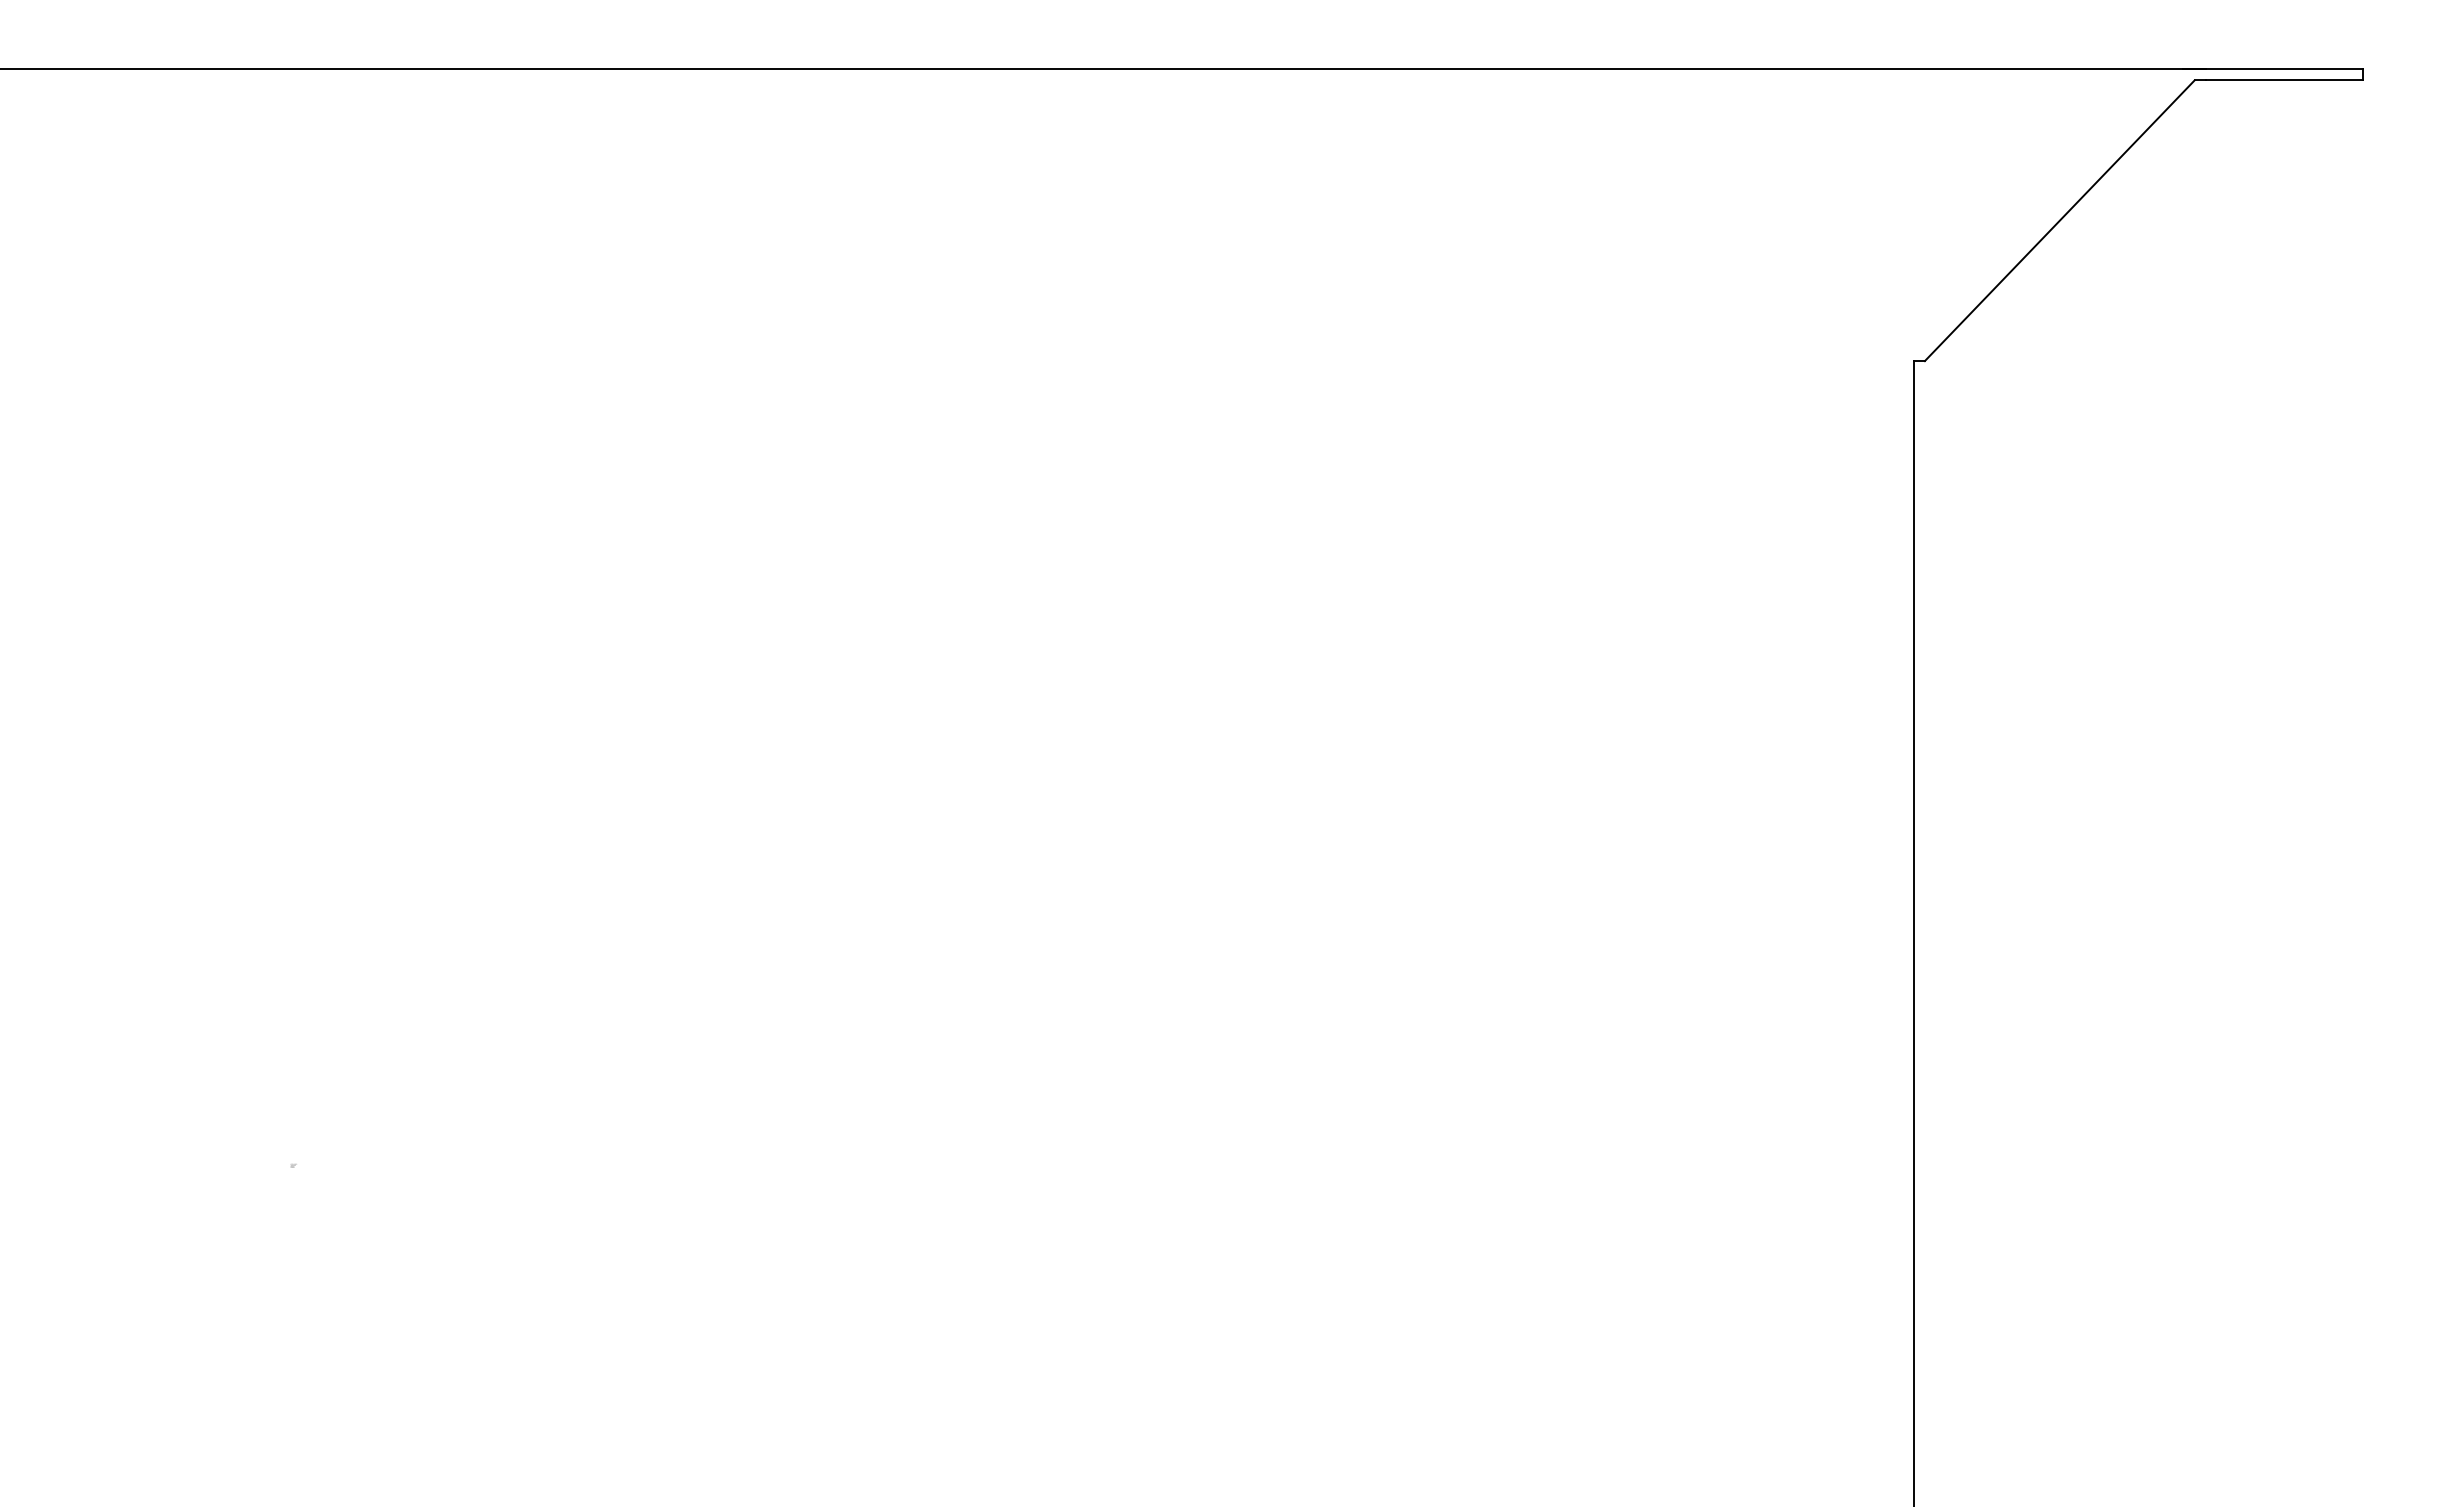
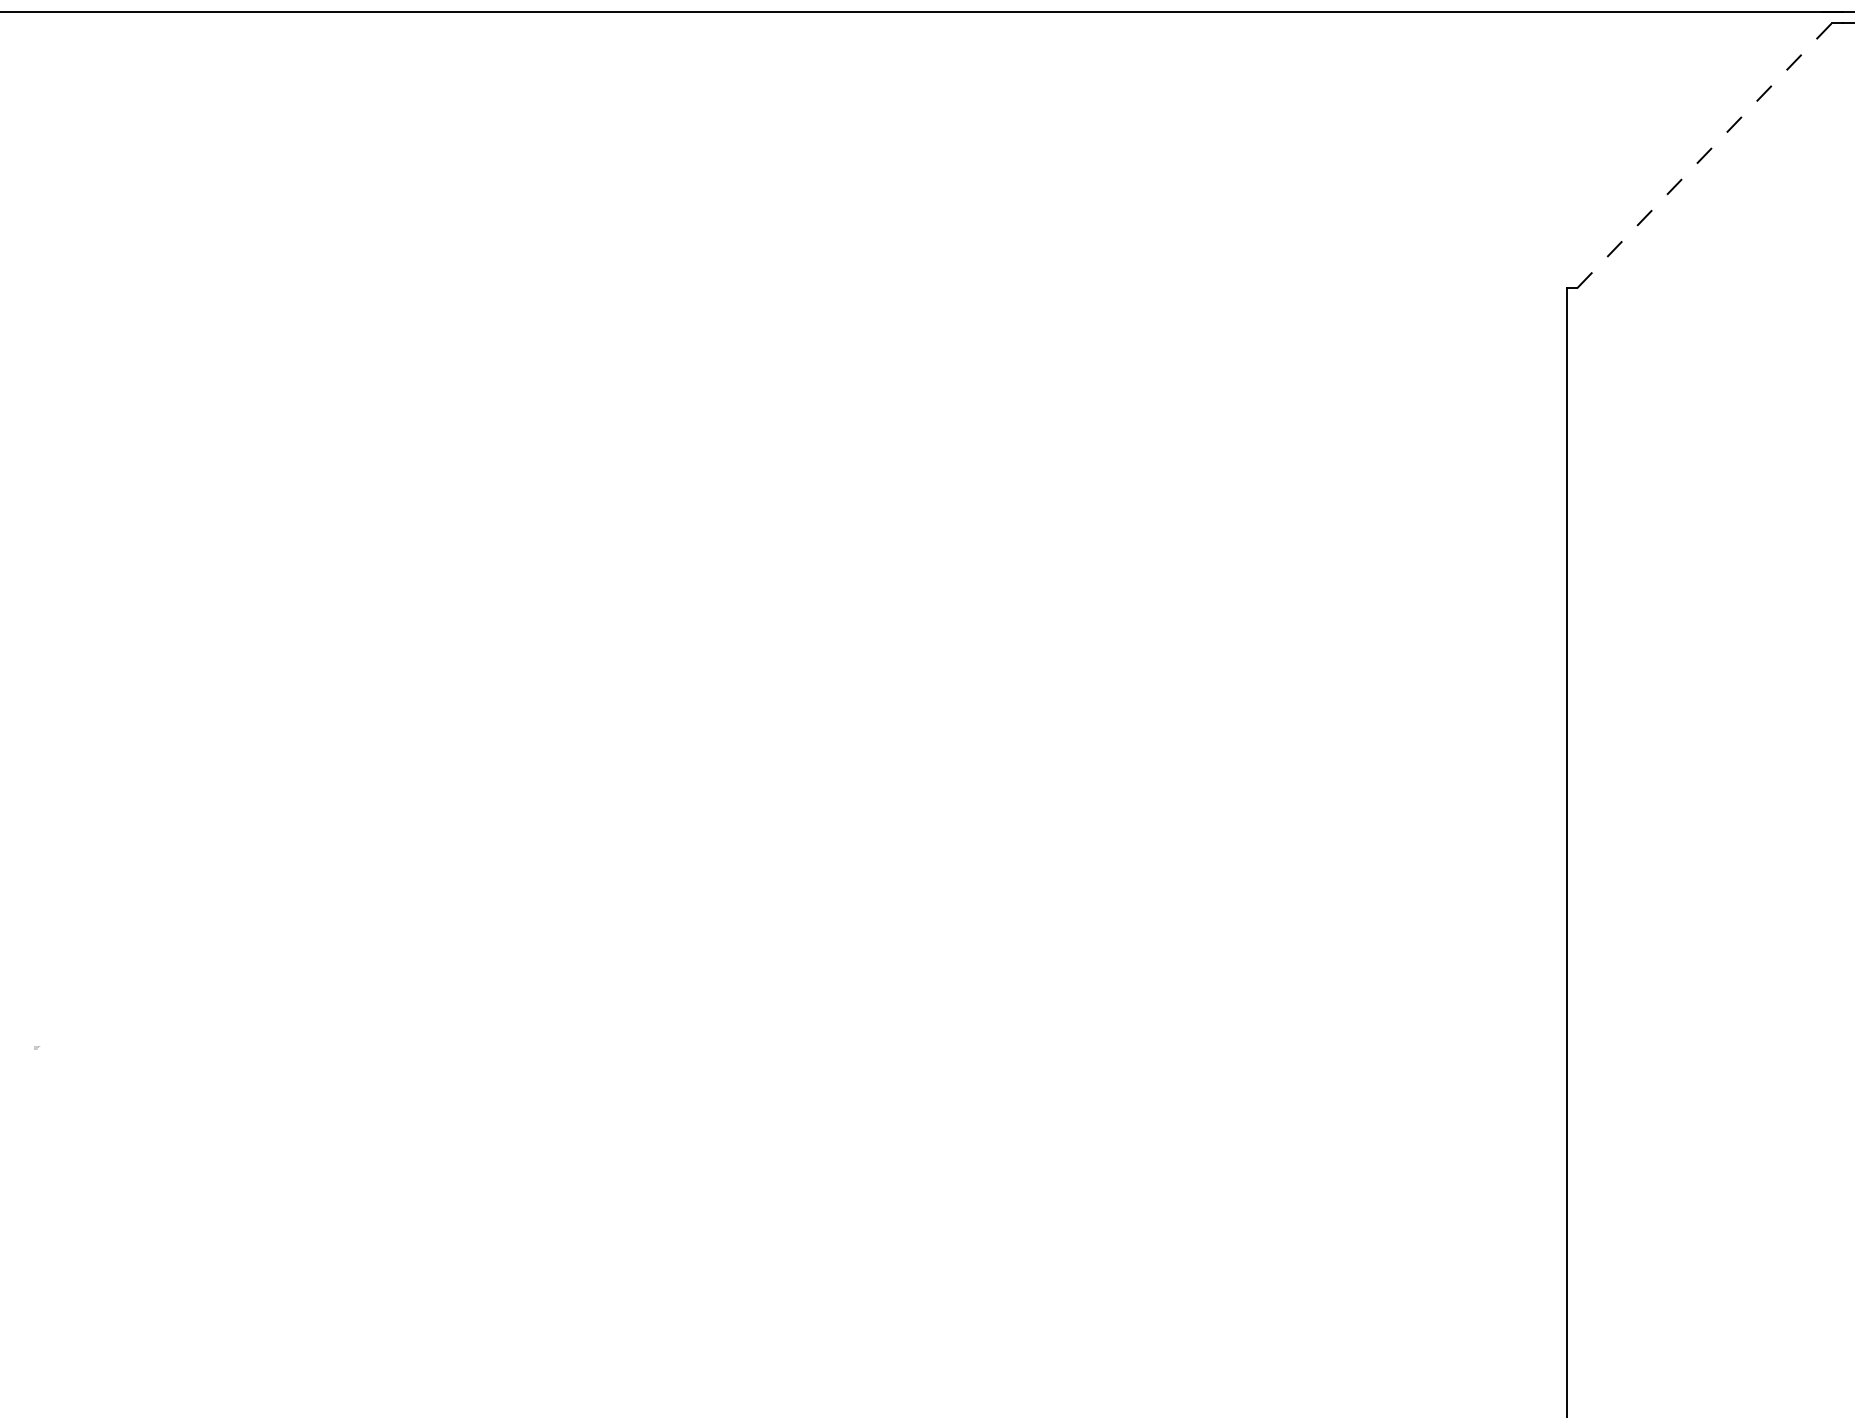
line: (2059, 220) -> (1704, 155), solid -> dashed

